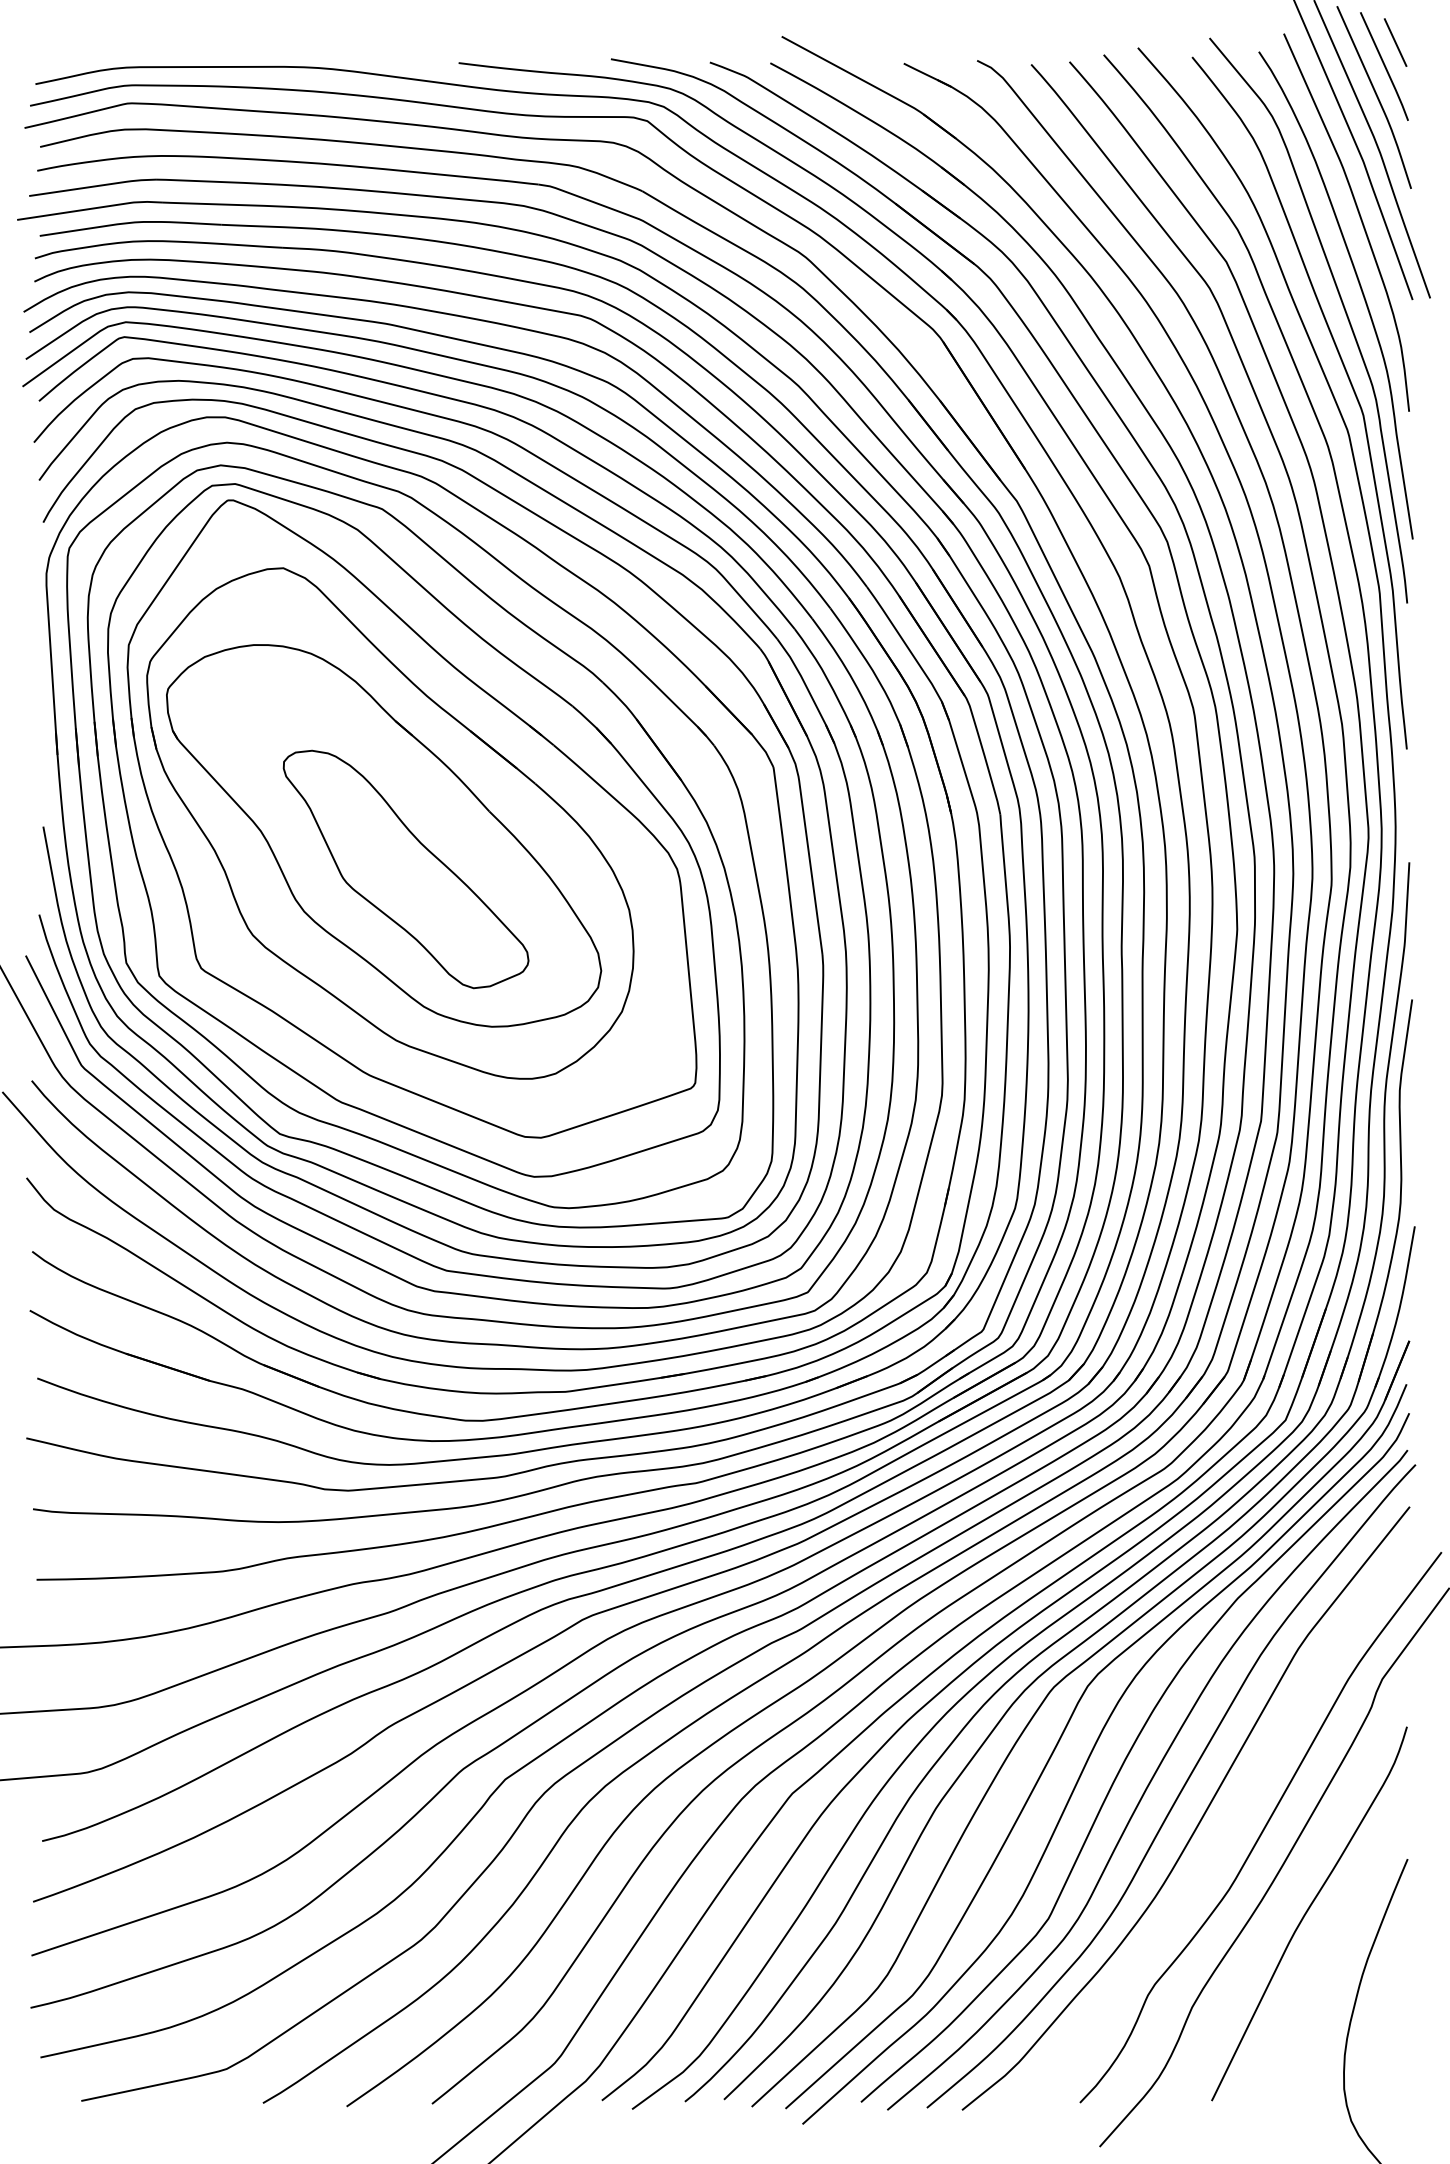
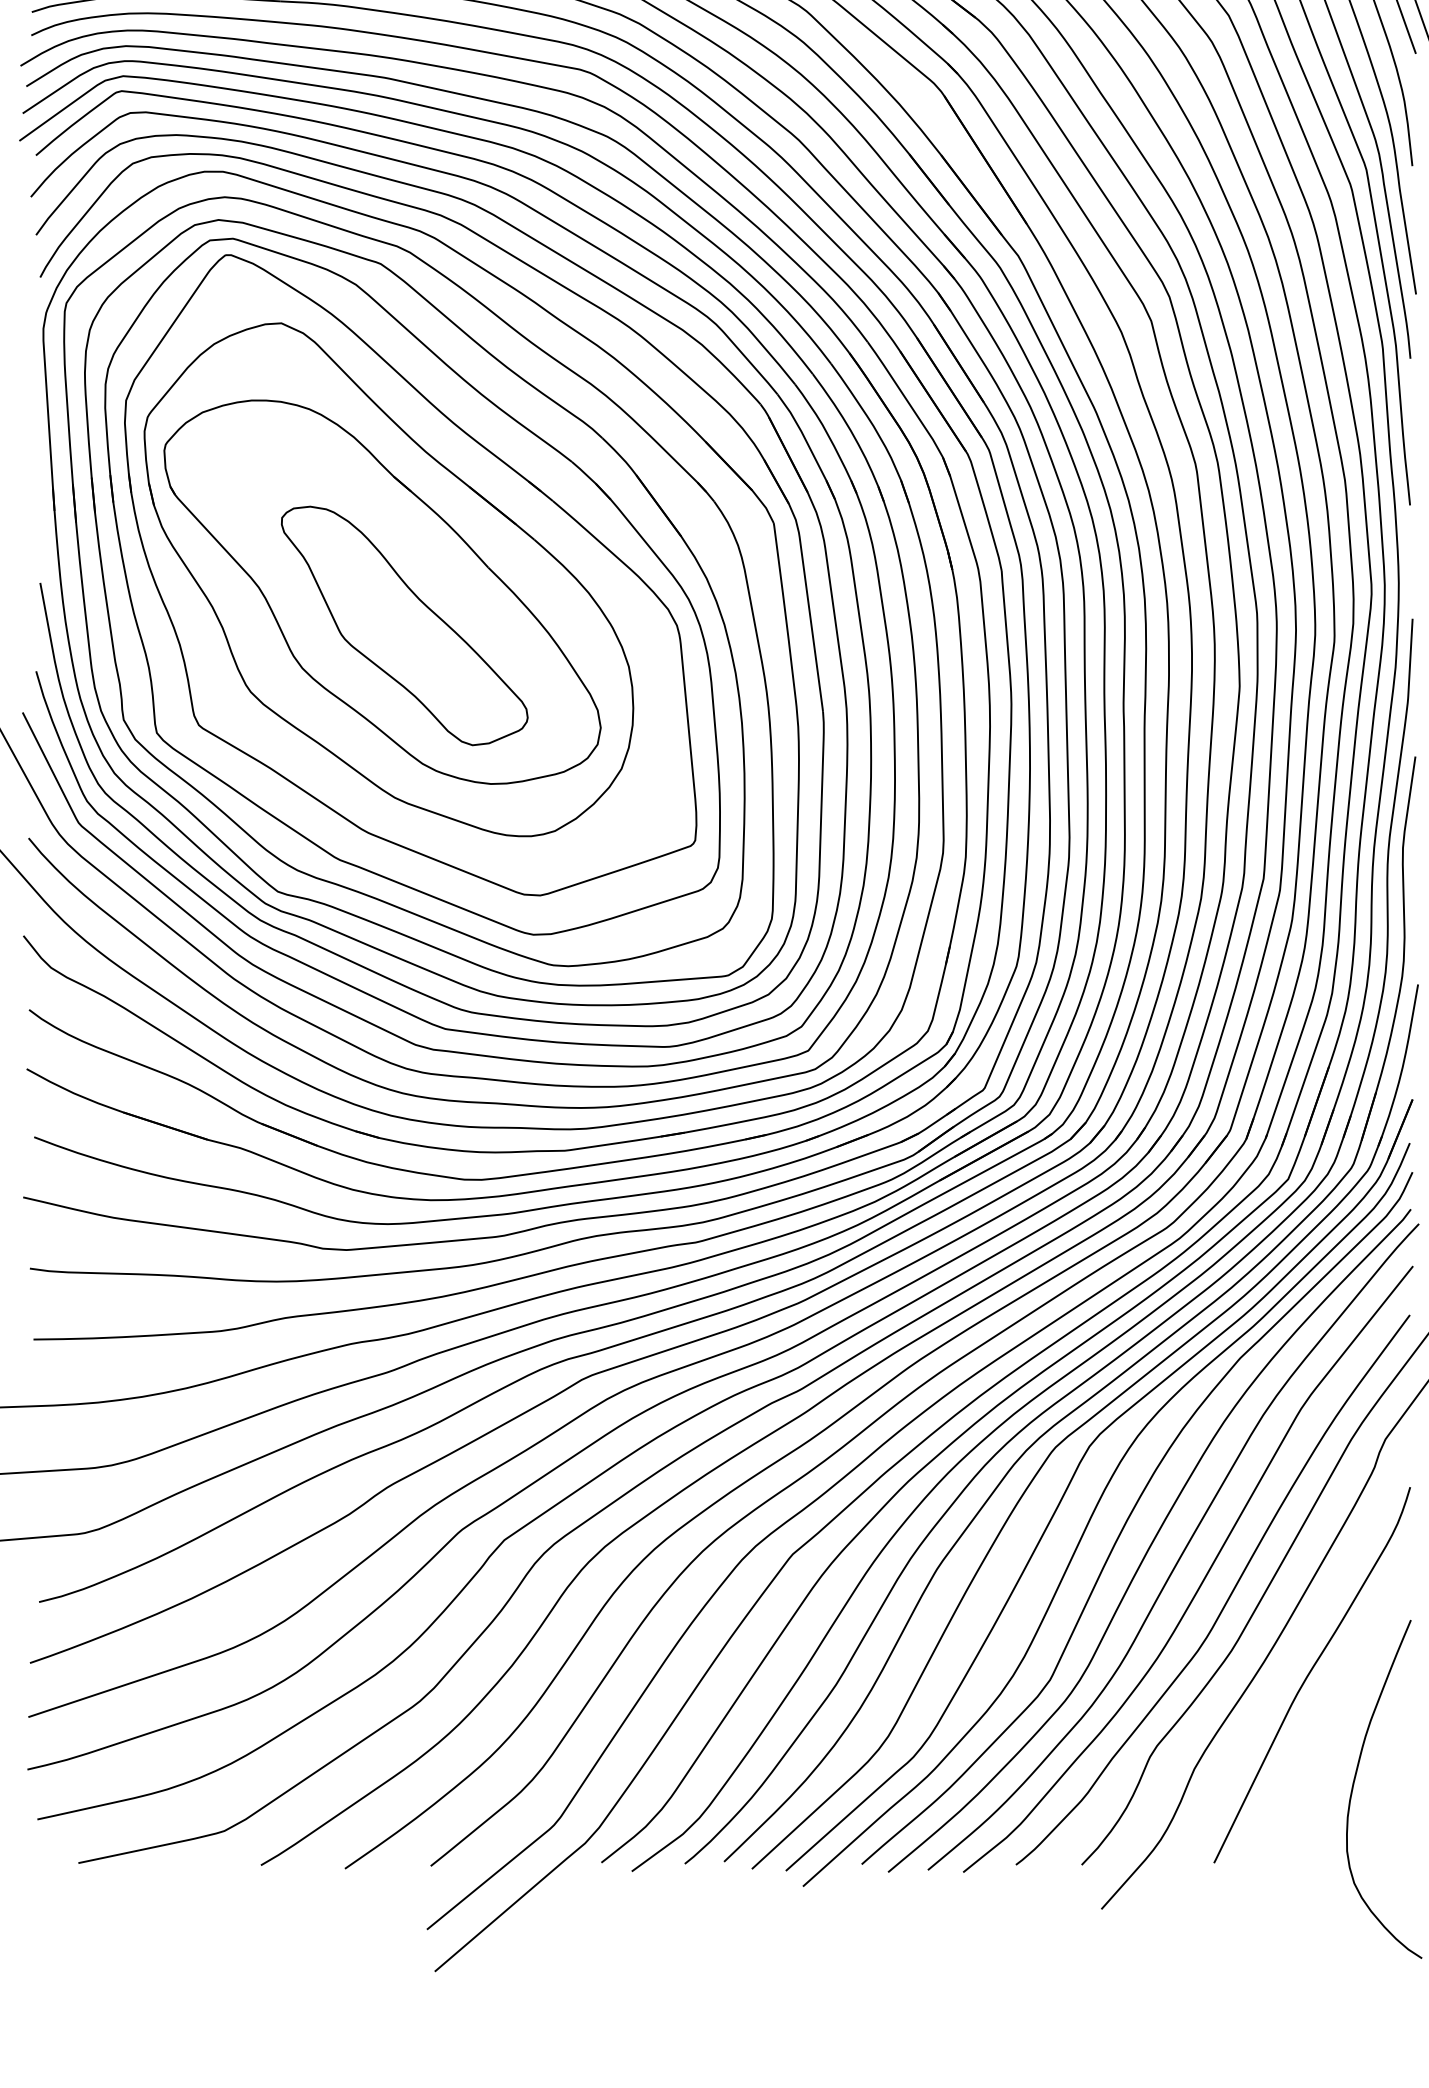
curve: (1224, 1838) -> (1226, 1599), added

